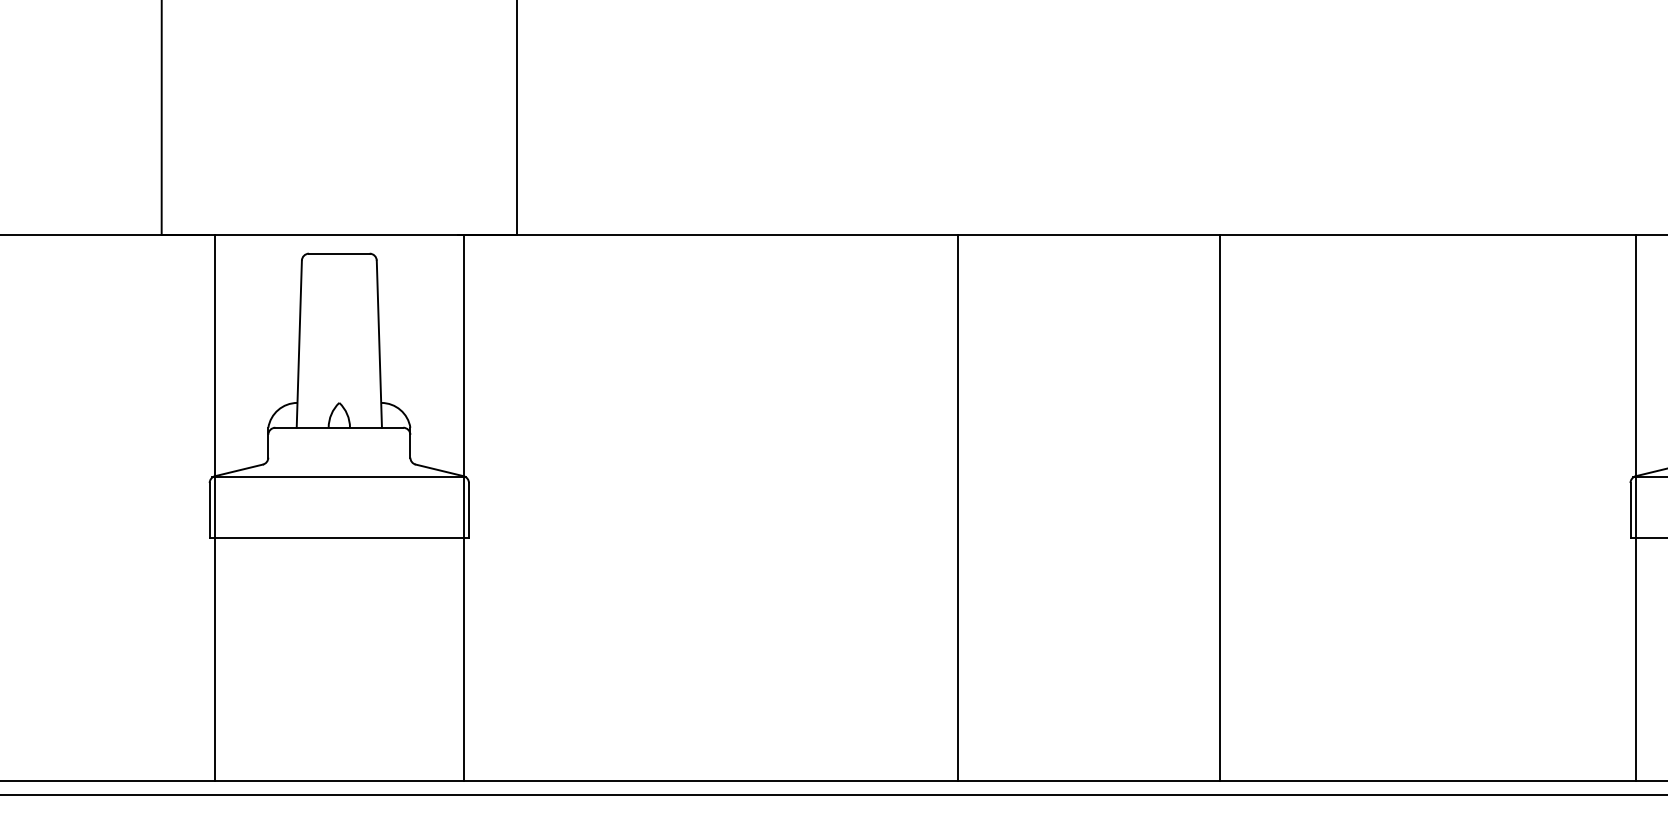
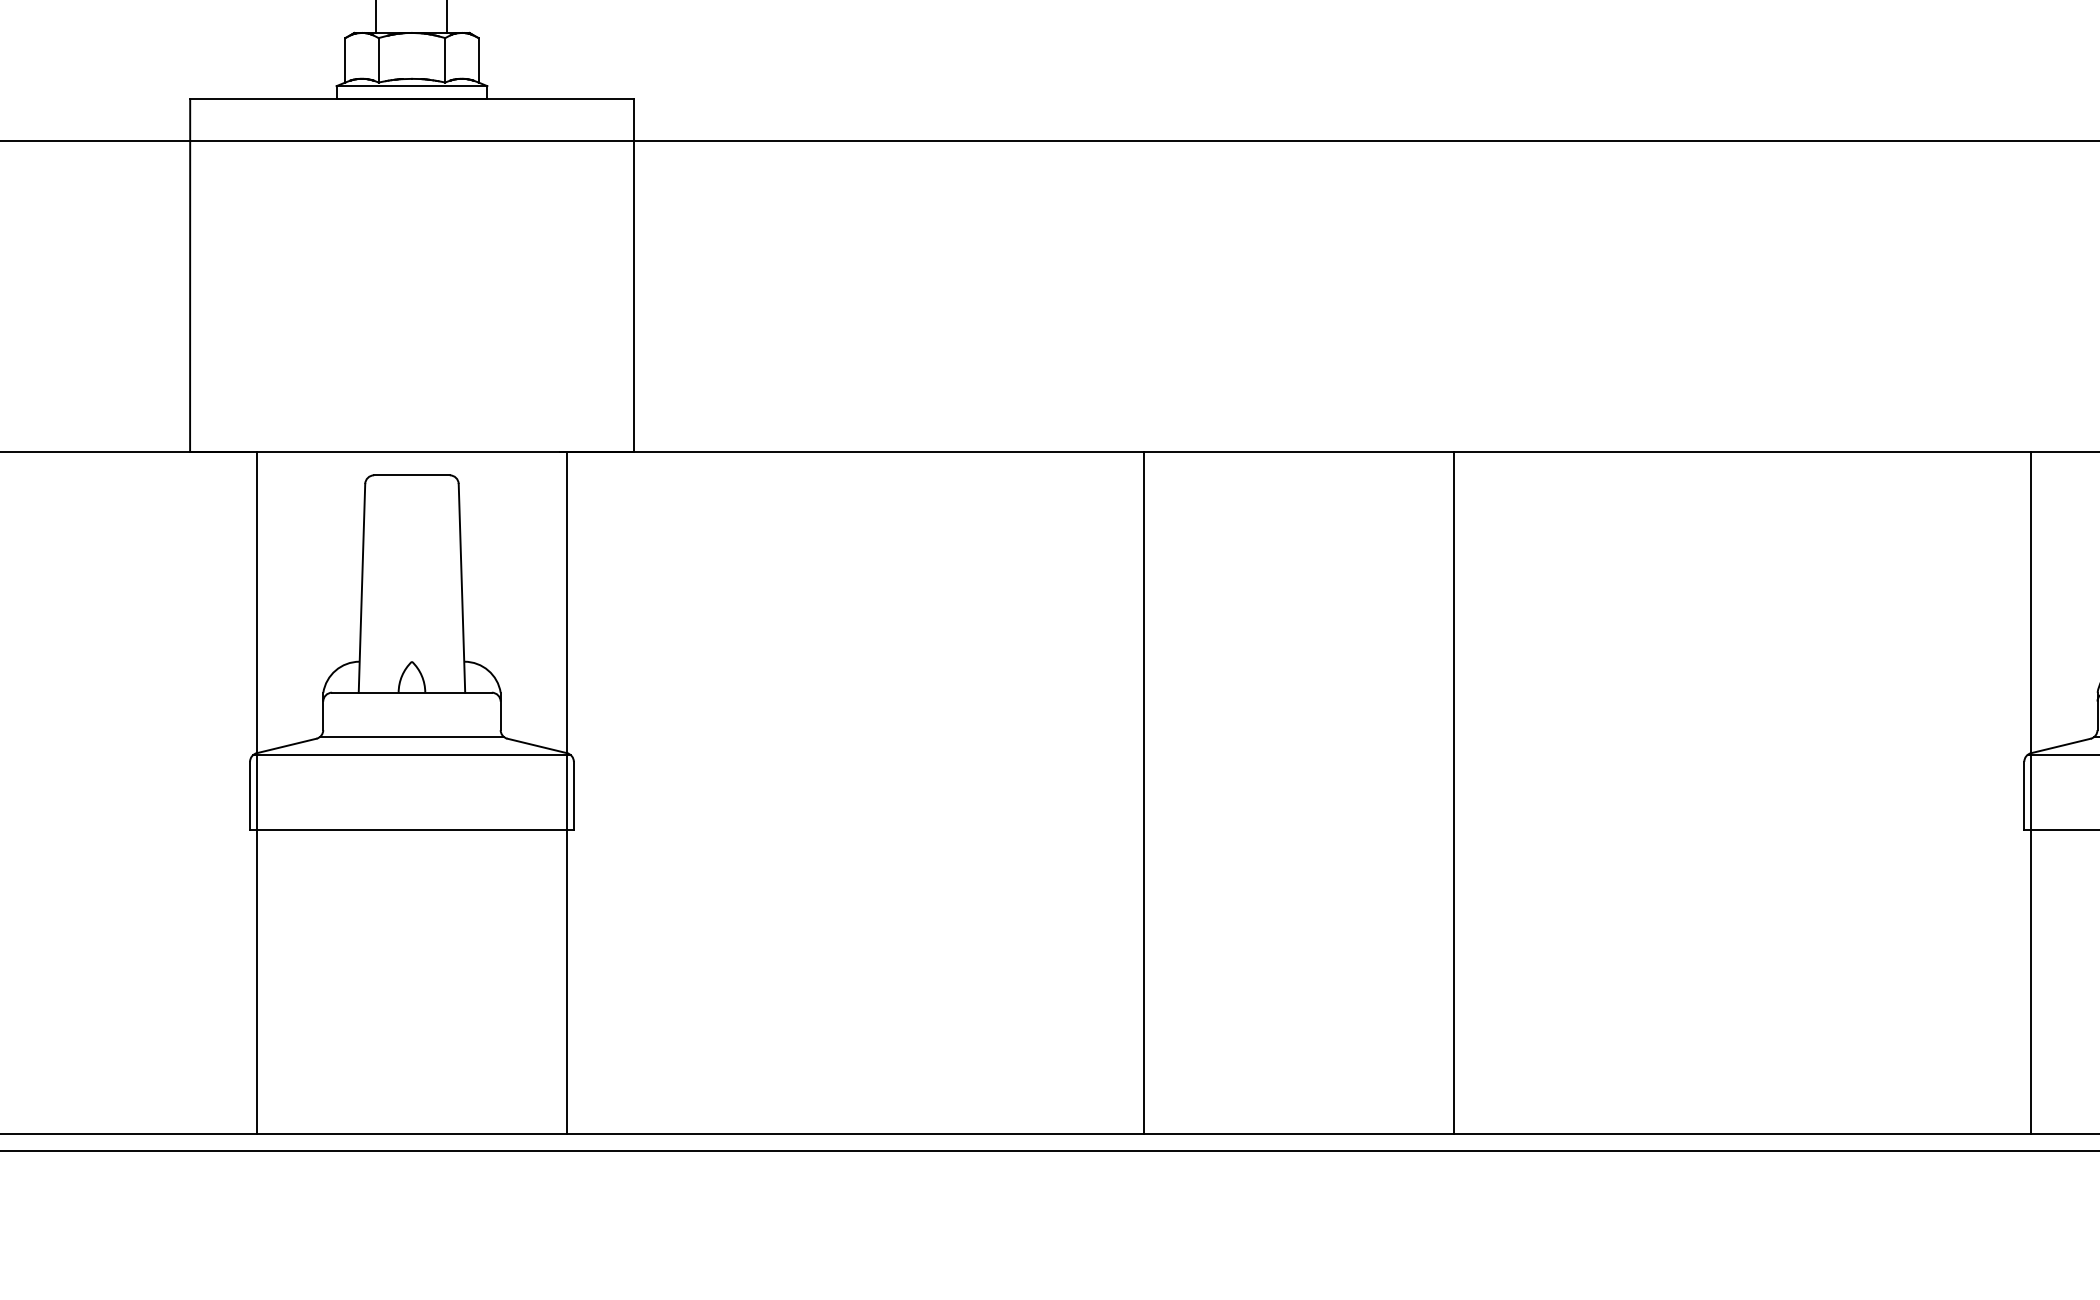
line: (338, 463) -> (411, 737), added
line: (957, 507) -> (1143, 792), moved
line: (1219, 507) -> (1454, 792), moved

